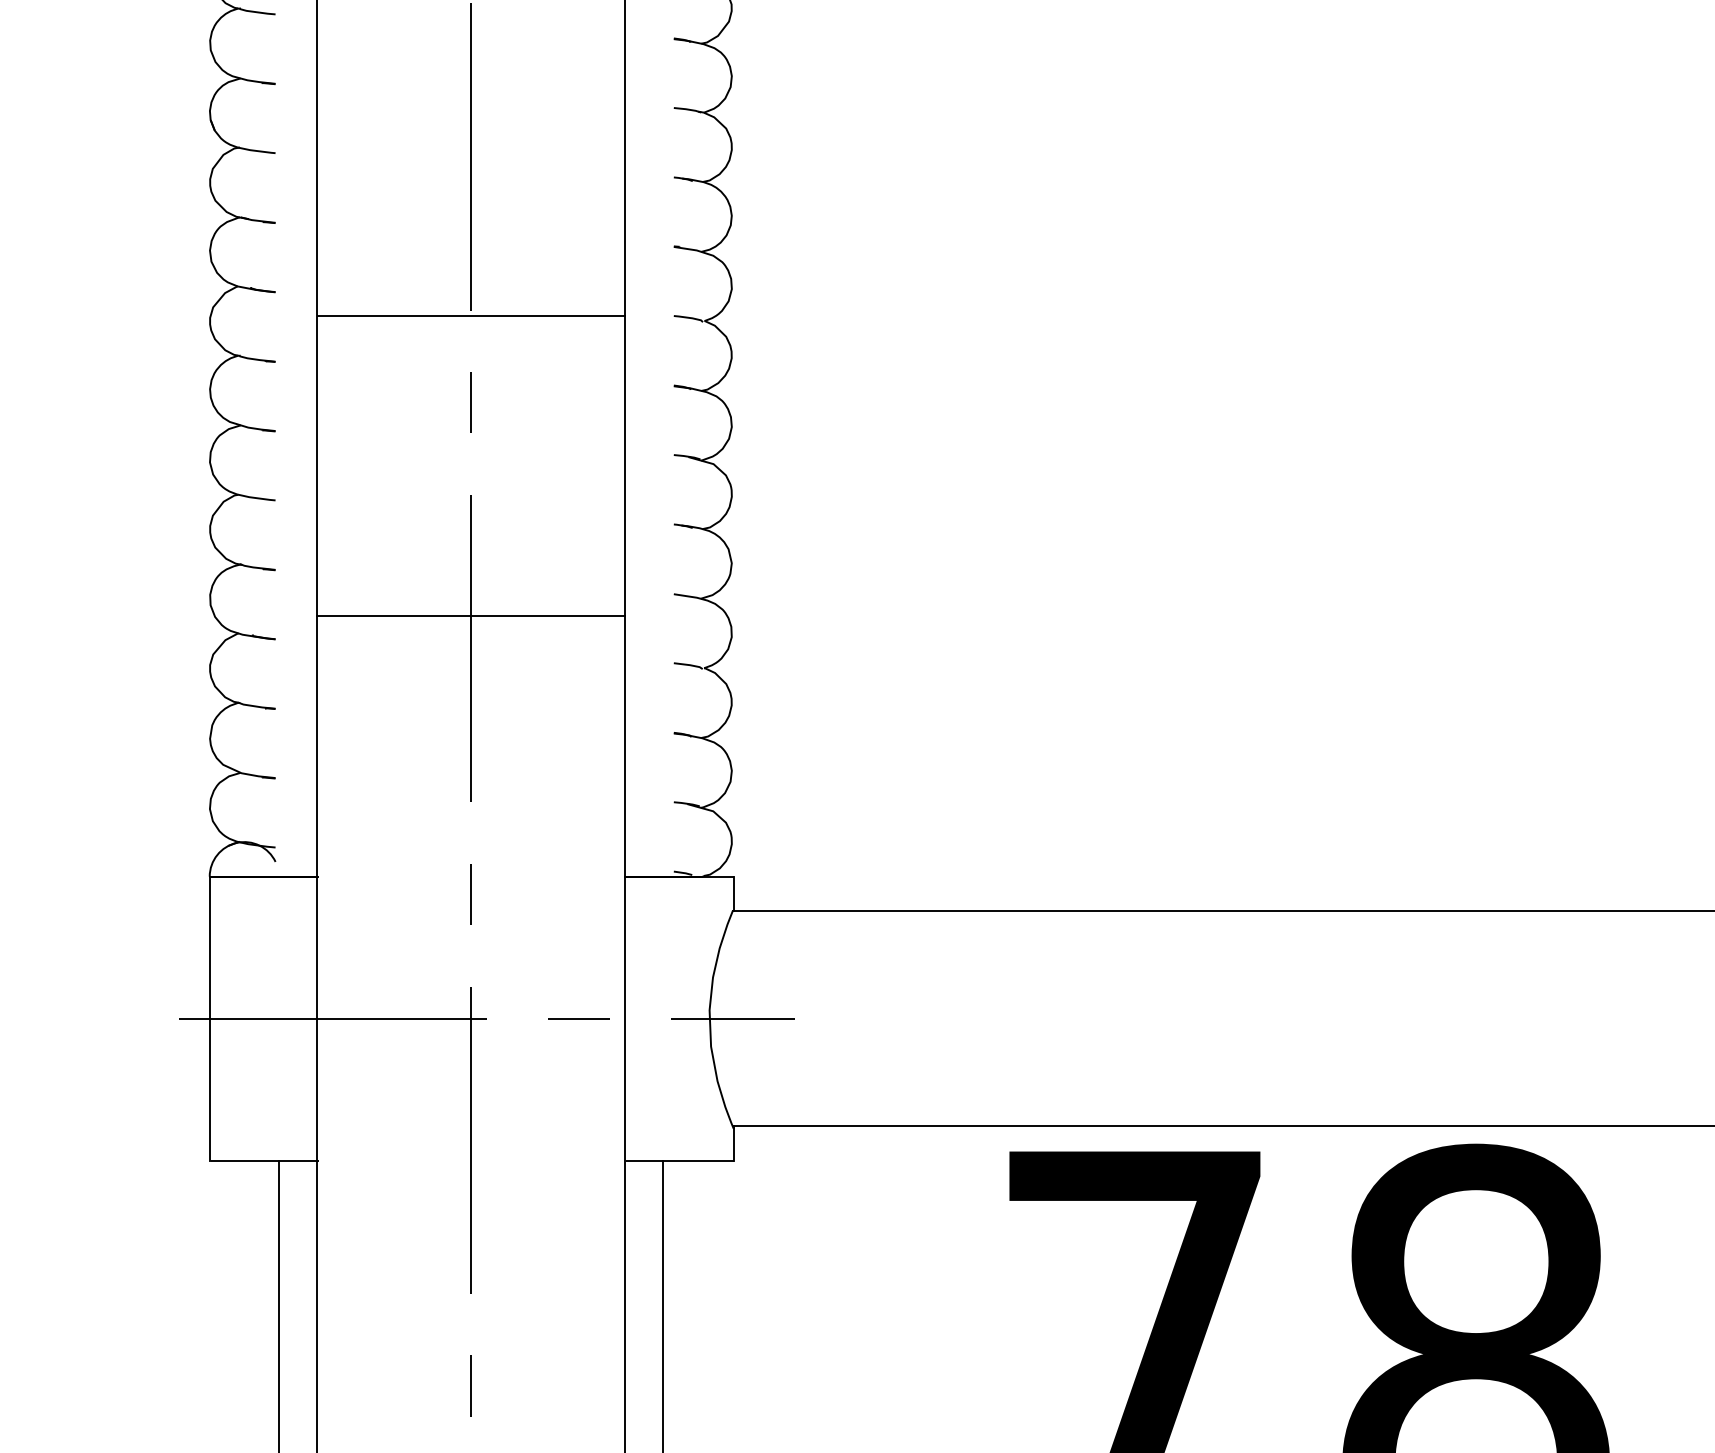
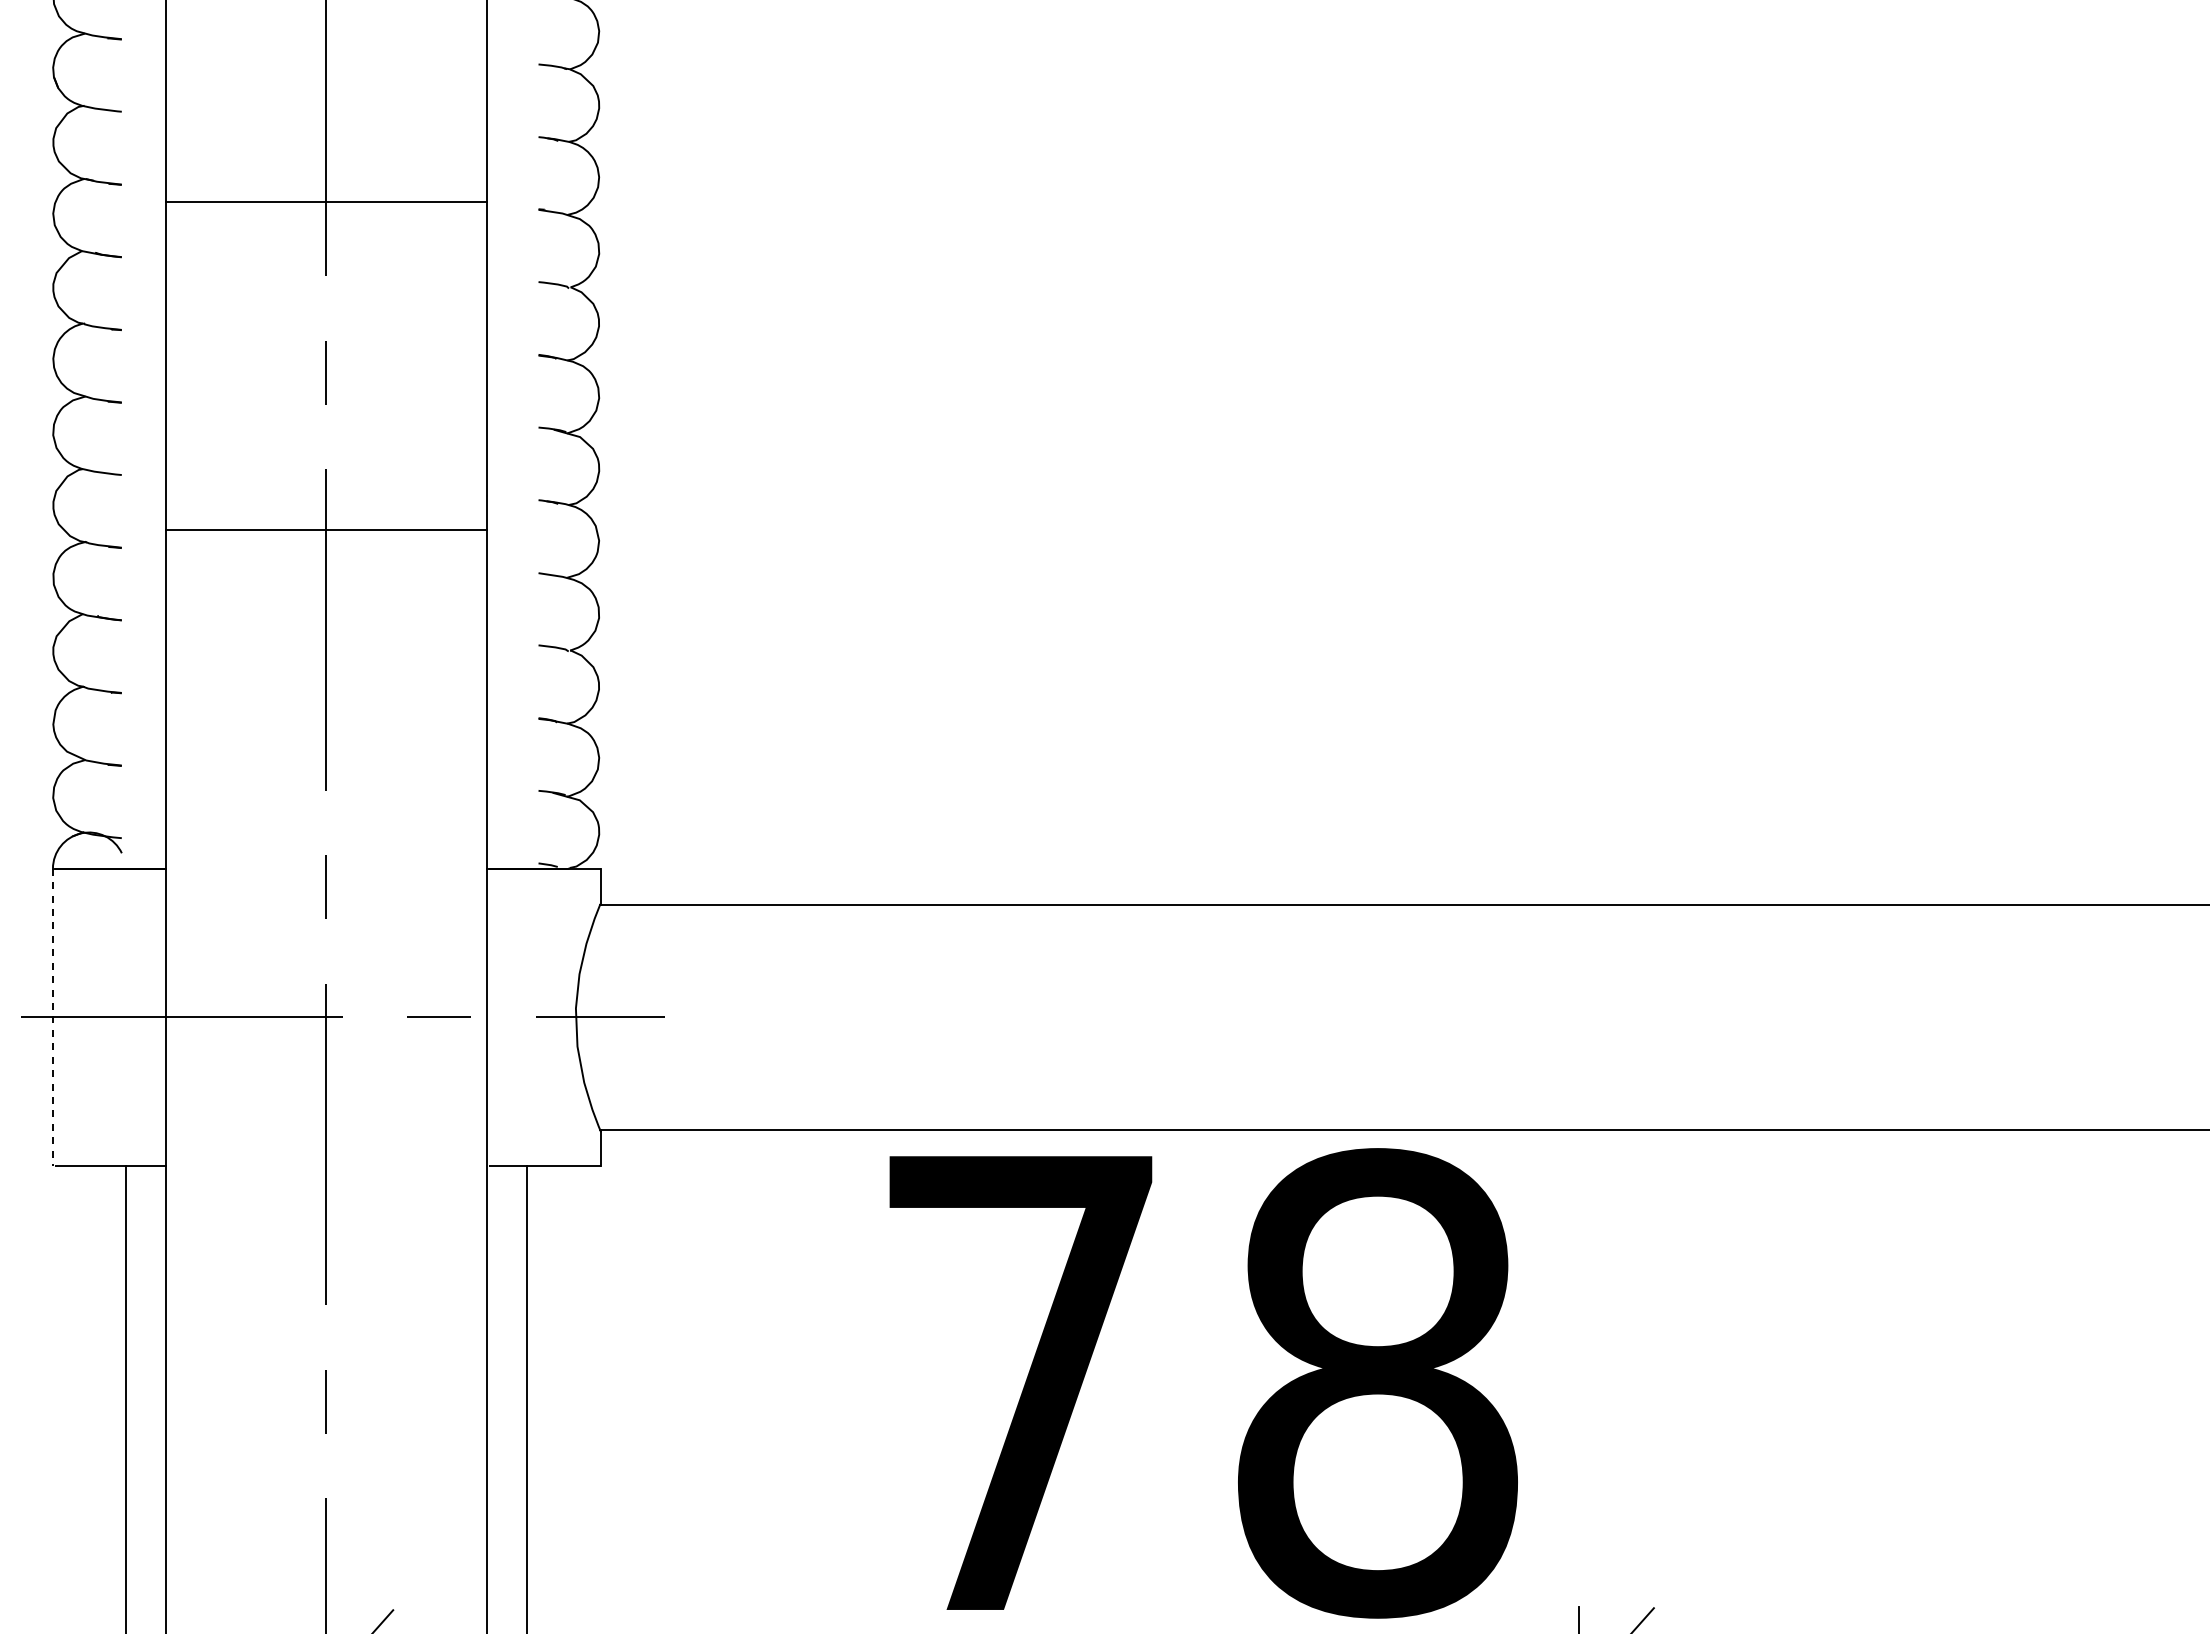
line: (471, 315) -> (326, 201), moved
line: (471, 615) -> (326, 530), moved
line: (210, 1018) -> (53, 1017), solid -> dashed

